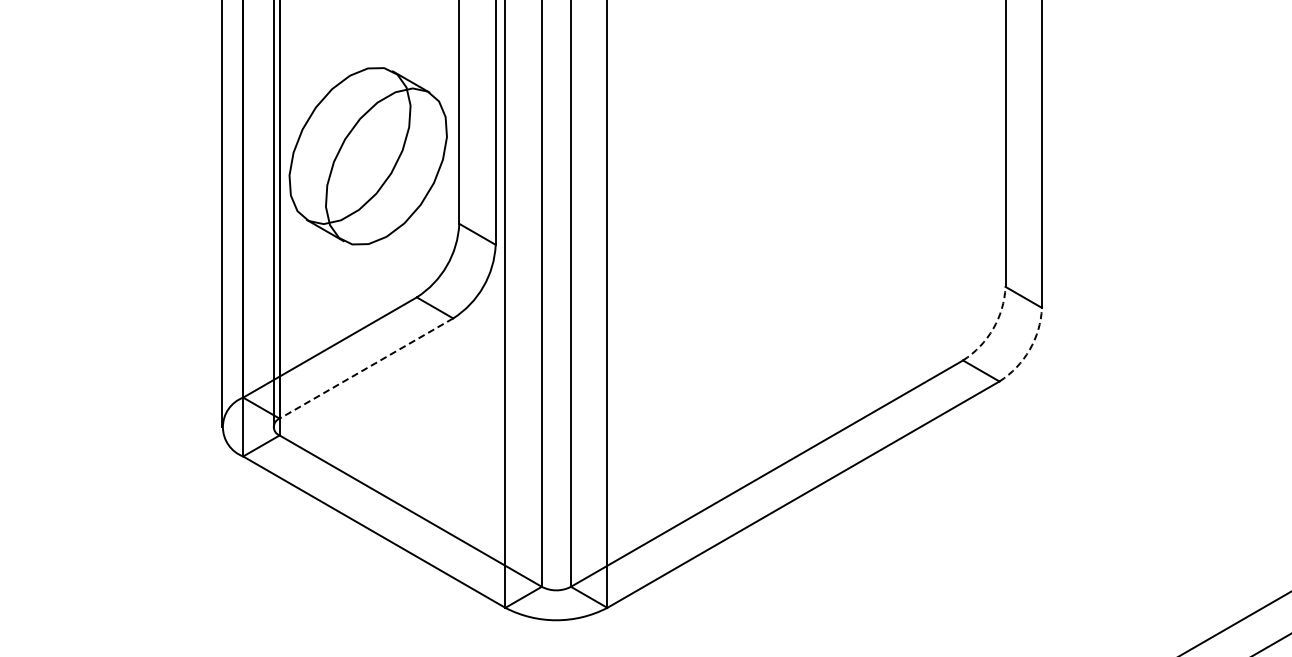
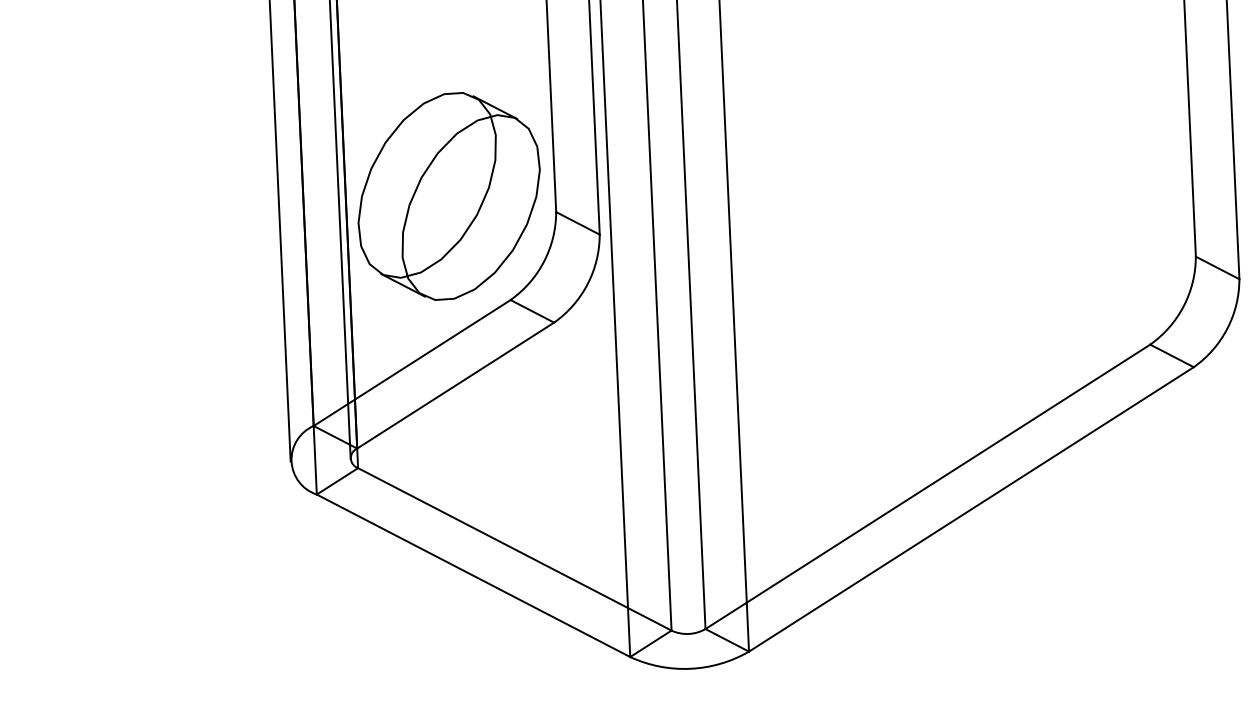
part: (367, 156) -> (448, 196), moved
arc: (993, 328) -> (1184, 305), dashed -> solid
arc: (1029, 349) -> (1227, 328), dashed -> solid
line: (366, 368) -> (455, 385), dashed -> solid

